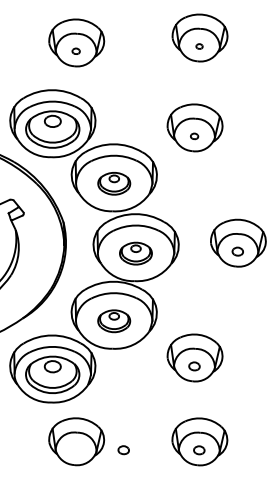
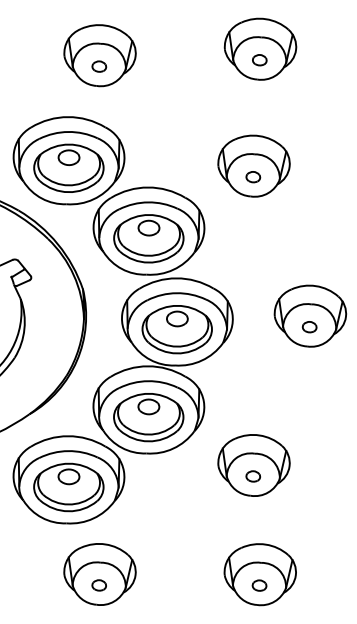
part: (199, 46) -> (259, 60), size x1.67
part: (76, 51) -> (99, 66), size x1.43
part: (194, 136) -> (253, 177), size x1.43
part: (113, 183) -> (148, 238), size x1.67
part: (135, 253) -> (176, 329), size x1.67
part: (113, 321) -> (148, 417), size x1.67
part: (123, 450) -> (98, 585), moved

